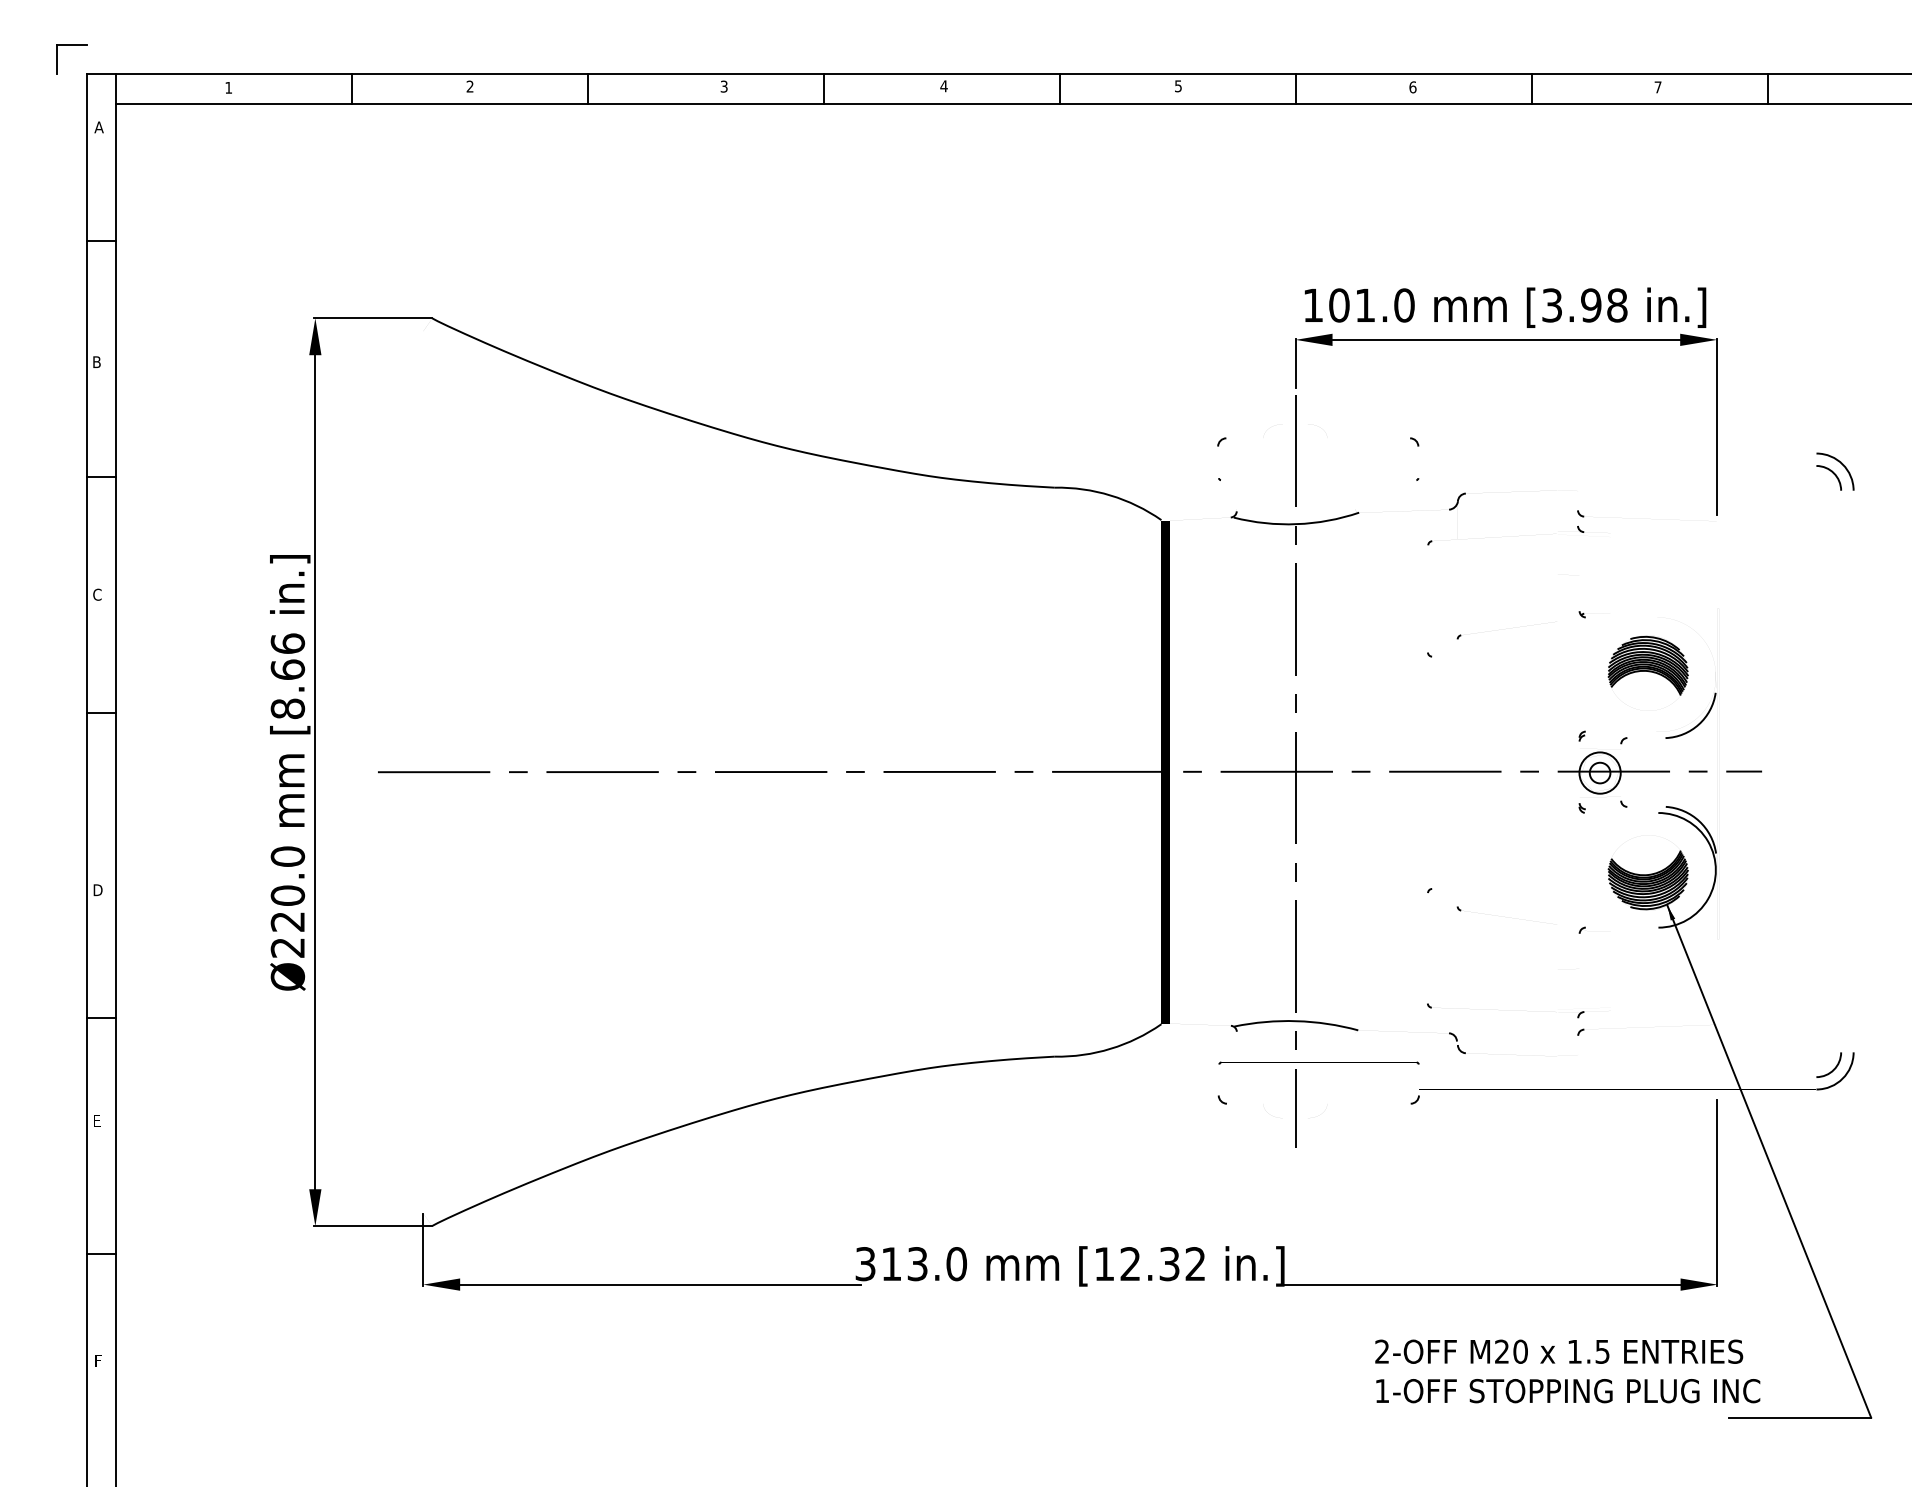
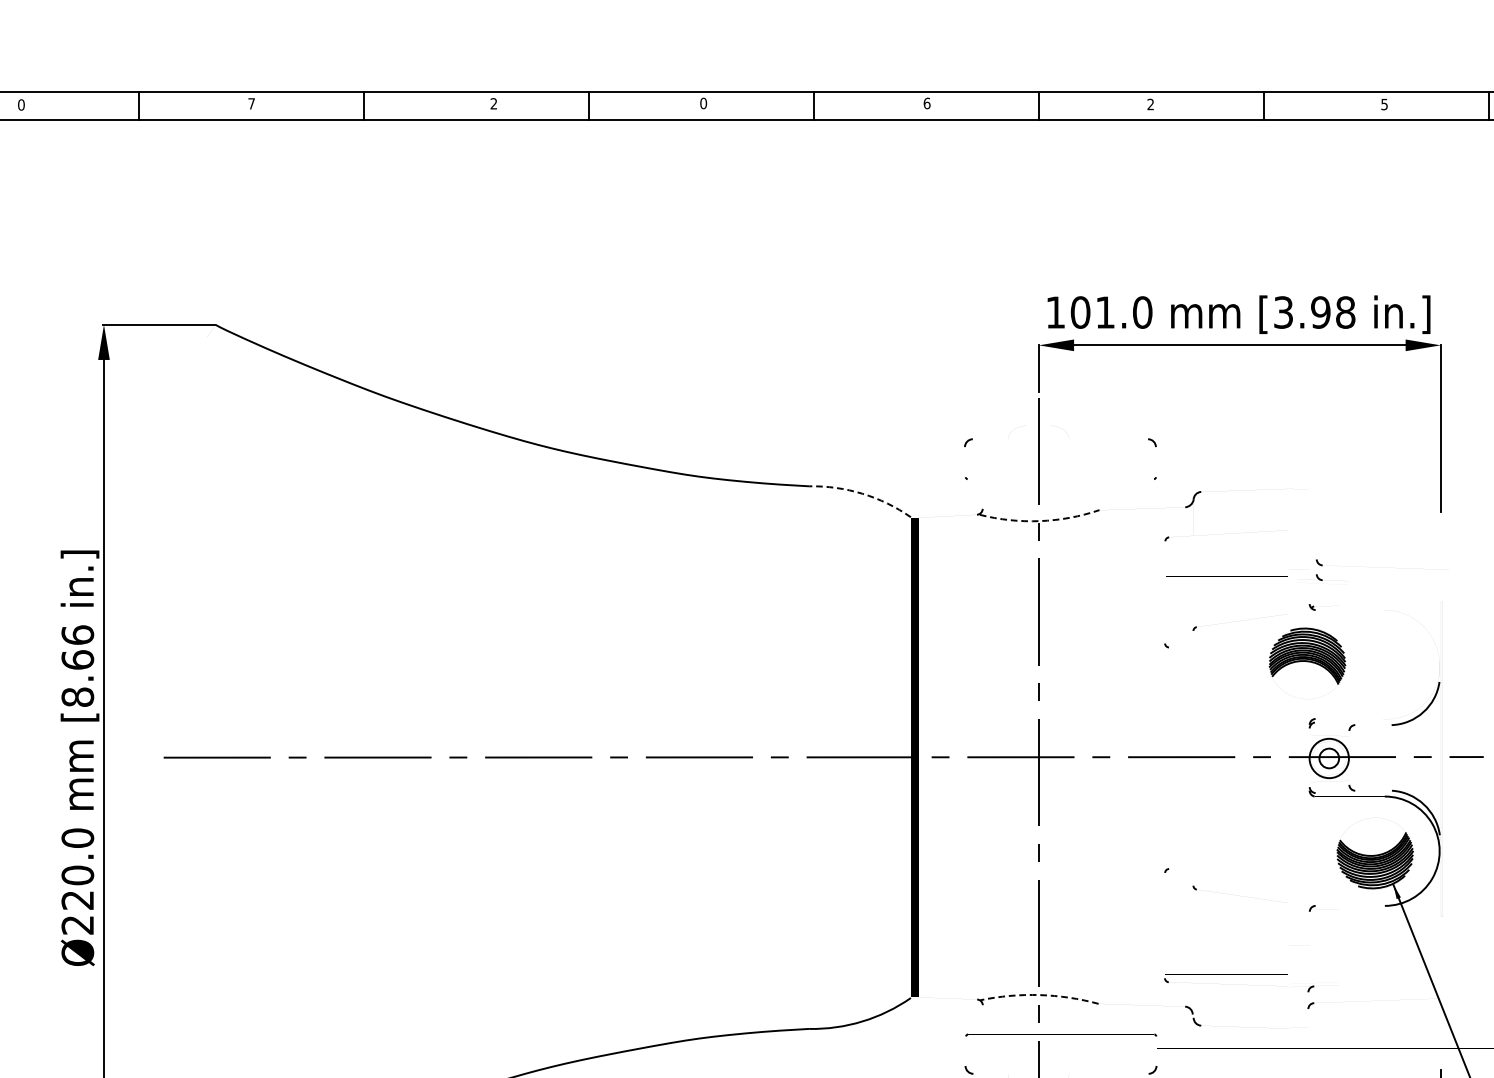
text: (469, 86) -> (251, 103), 2 -> 7
text: (723, 86) -> (493, 103), 3 -> 2
text: (943, 86) -> (703, 103), 4 -> 0
text: (1178, 86) -> (927, 103), 5 -> 6
text: (228, 87) -> (21, 104), 1 -> 0
text: (1412, 87) -> (1150, 104), 6 -> 2
text: (1657, 87) -> (1384, 104), 7 -> 5
arc: (1110, 495) -> (862, 493), solid -> dashed
part: (1580, 521) -> (1319, 570), moved
arc: (1296, 524) -> (1039, 521), solid -> dashed
part: (1647, 665) -> (1306, 655), moved
arc: (1296, 1021) -> (1039, 995), solid -> dashed

